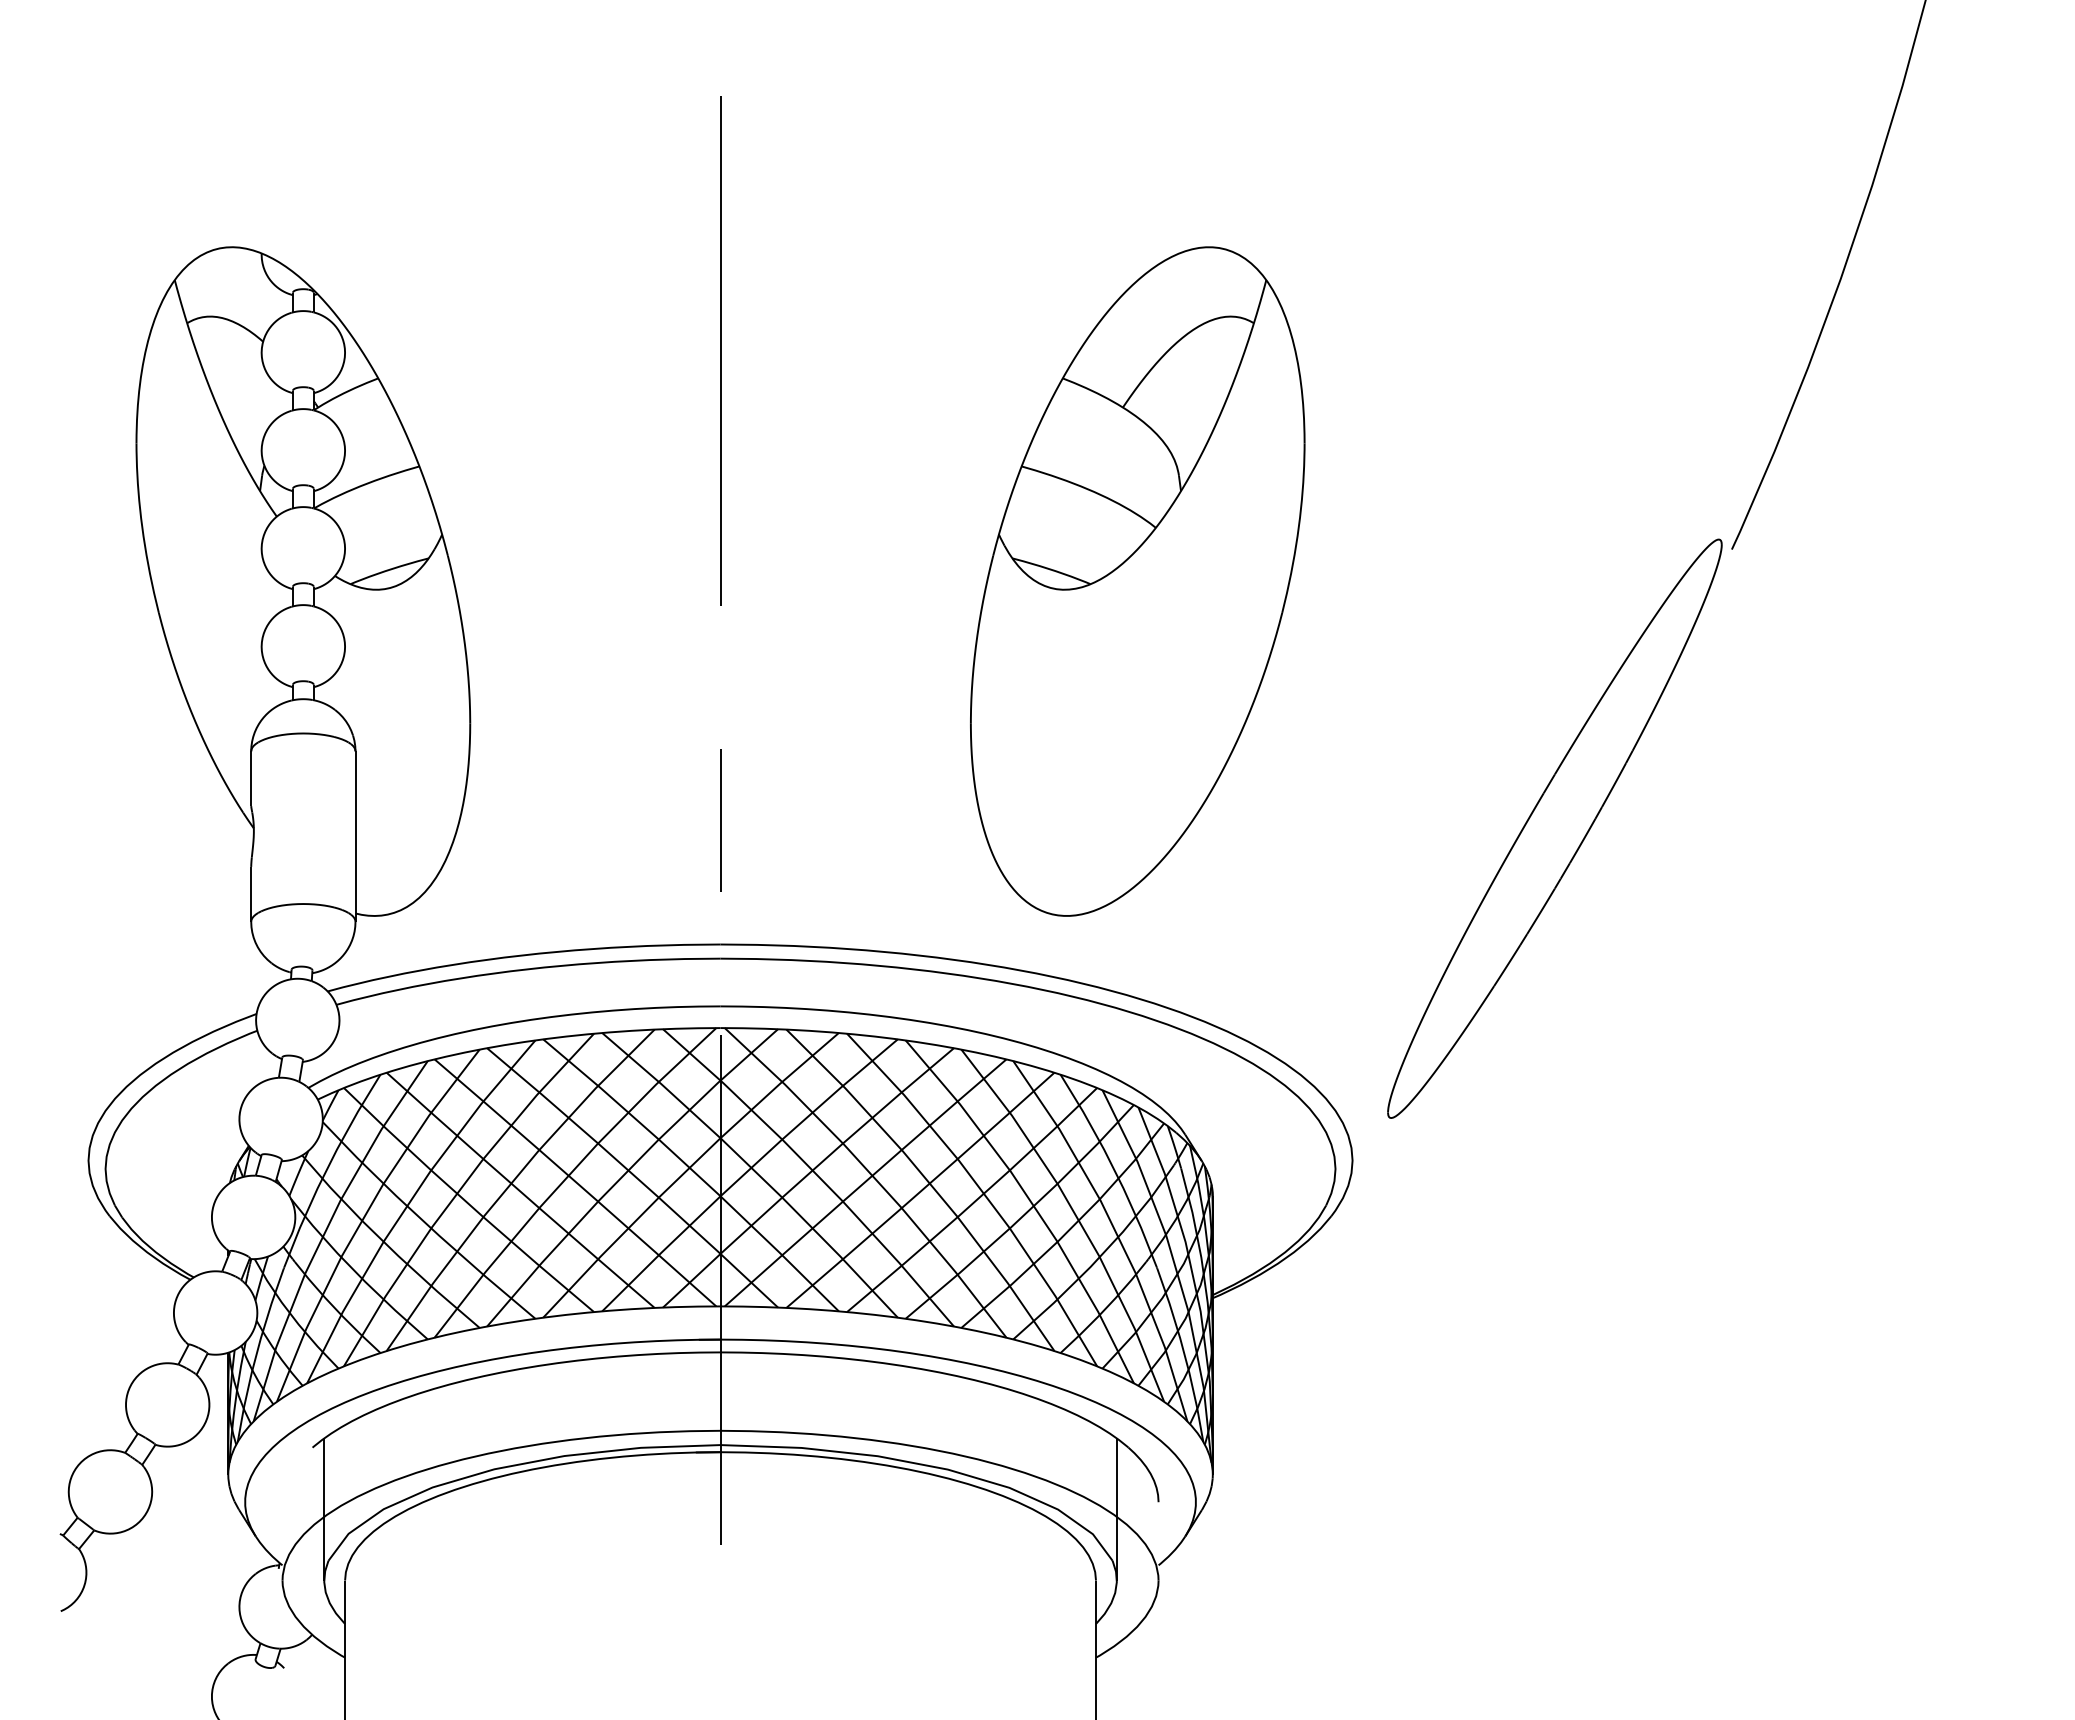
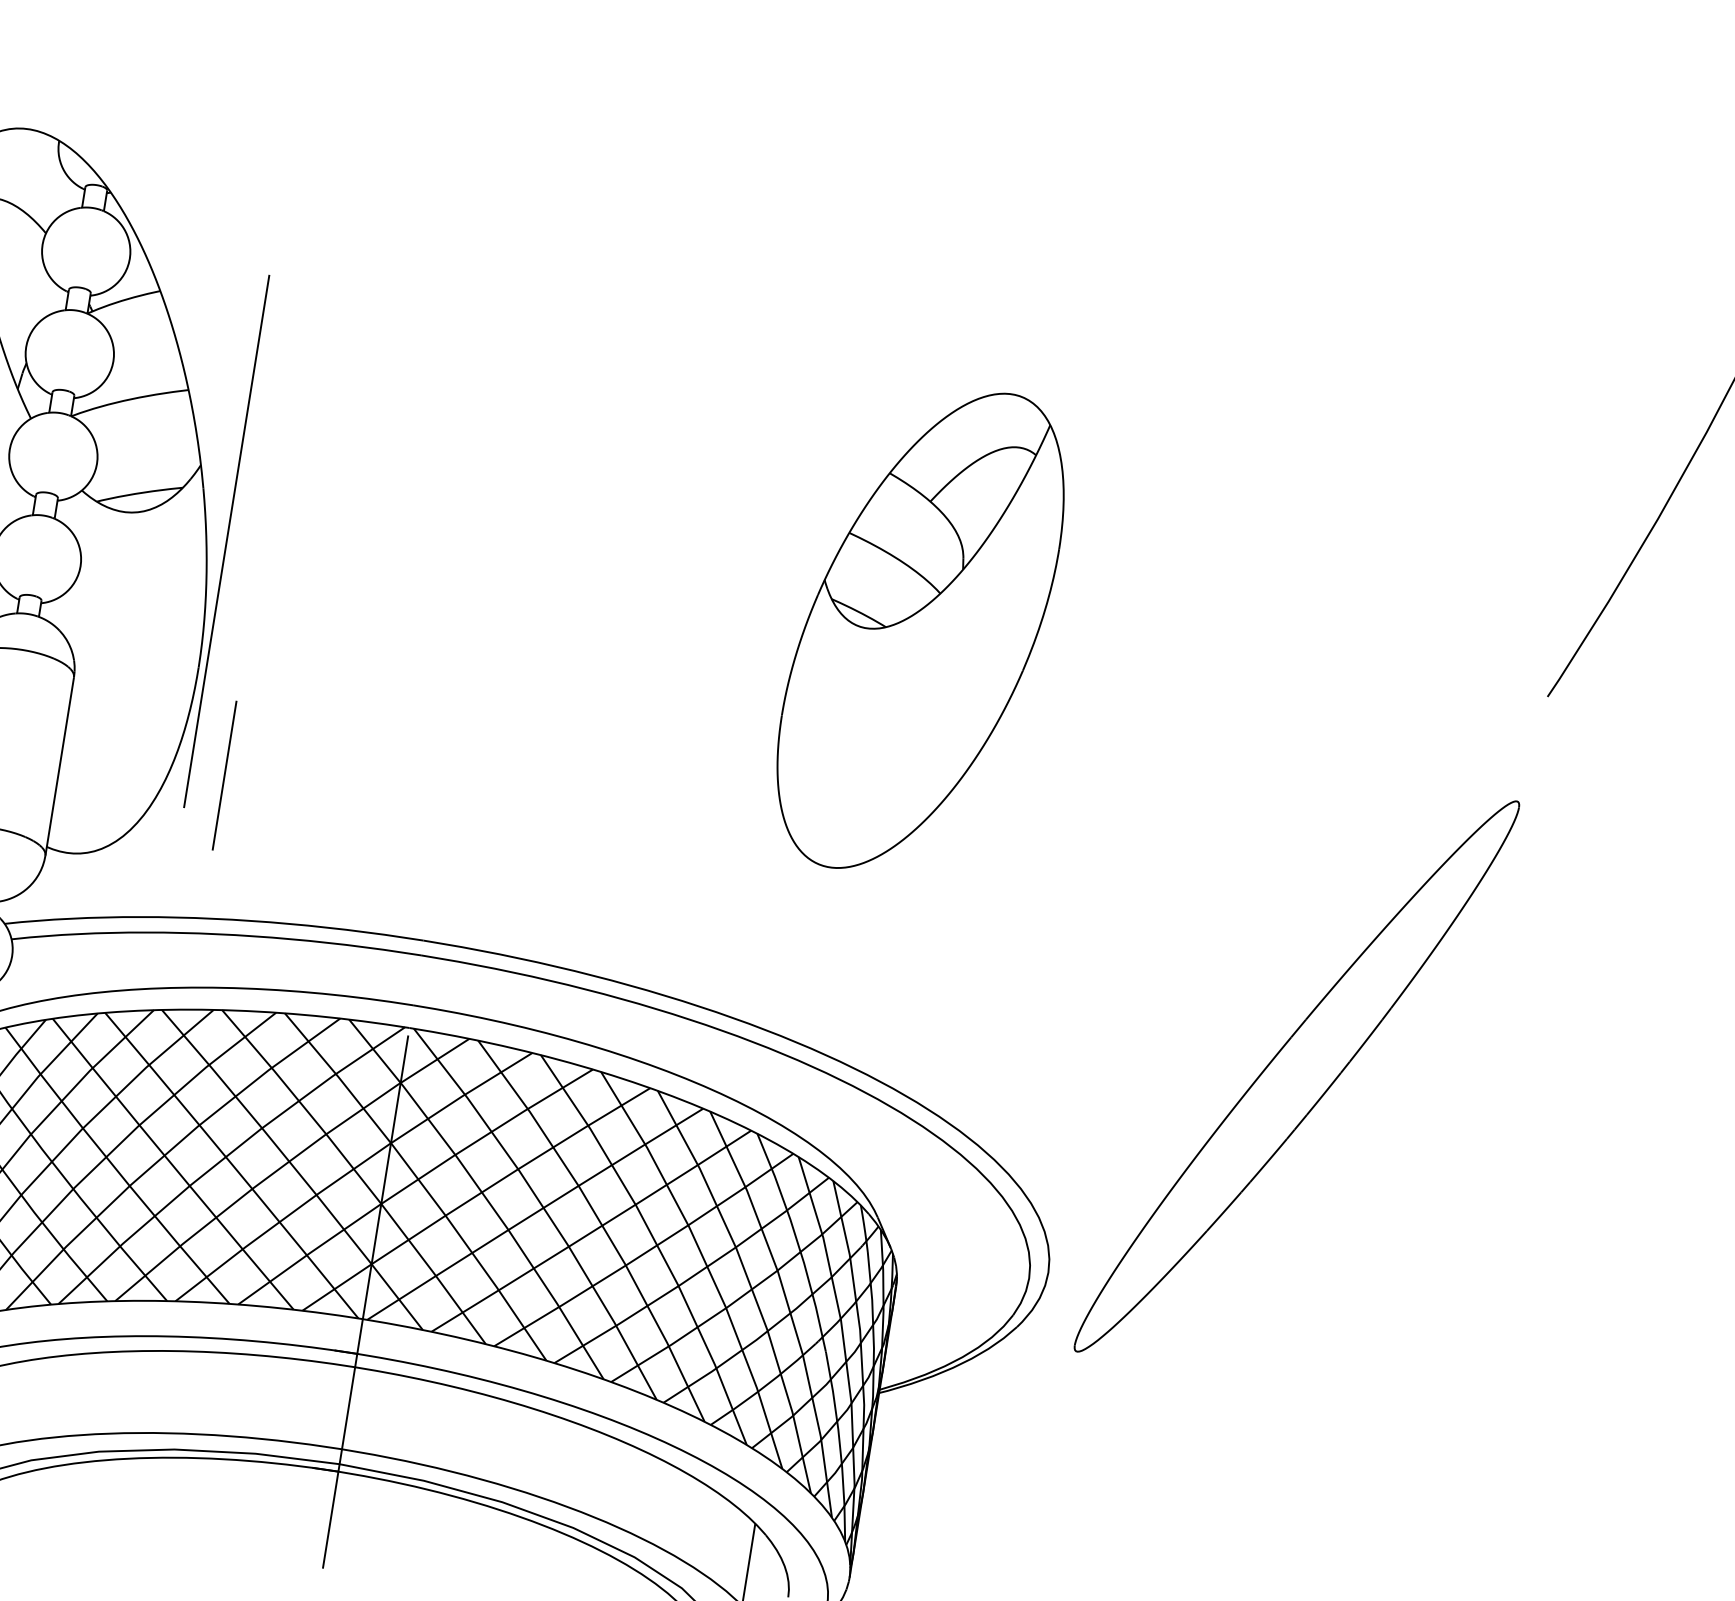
line: (720, 350) -> (226, 541), moved
part: (1137, 581) -> (920, 630), size x0.7
line: (720, 820) -> (224, 775), moved
part: (1554, 828) -> (1296, 1076), moved

